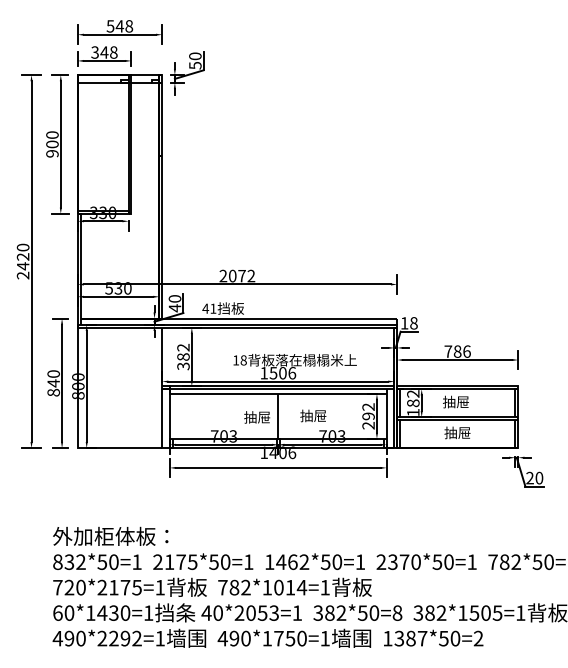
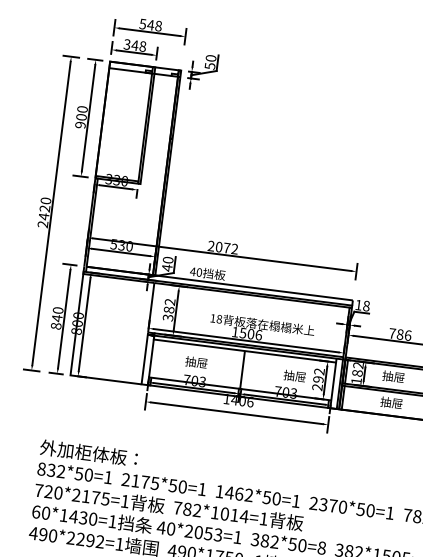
text: (213, 308) -> (199, 272), 41 -> 40
text: (313, 415) -> (294, 375), moved
text: (257, 417) -> (196, 362), moved

